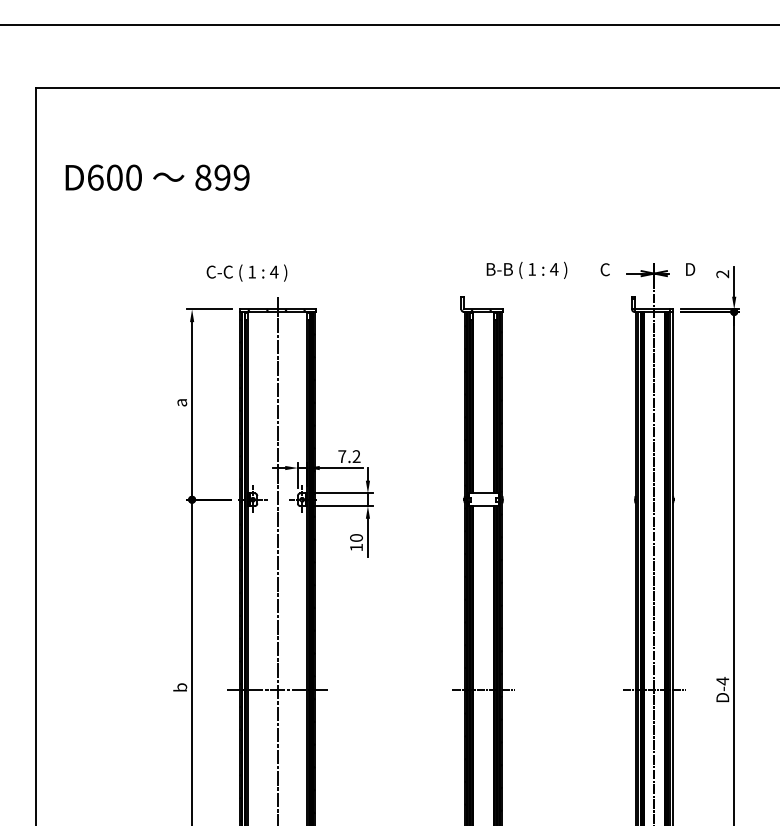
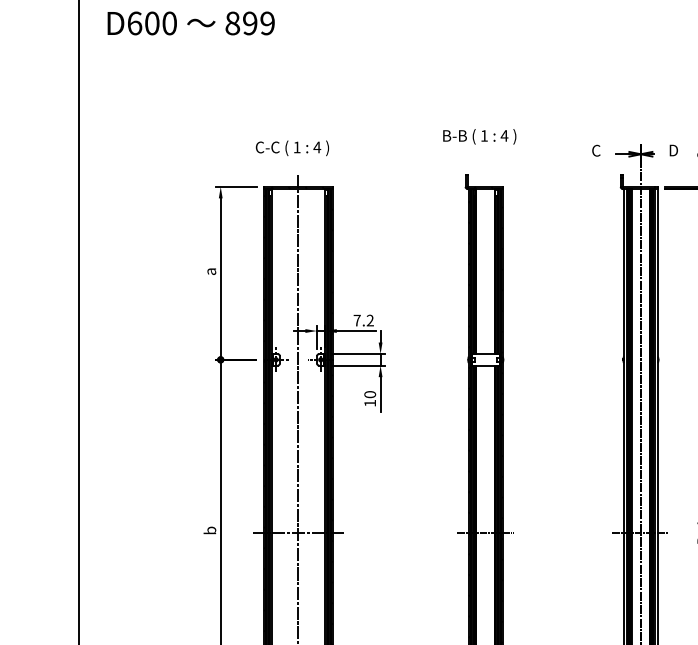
text: (157, 177) -> (191, 23), moved
text: (526, 269) -> (479, 135), moved
text: (246, 272) -> (292, 147), moved

